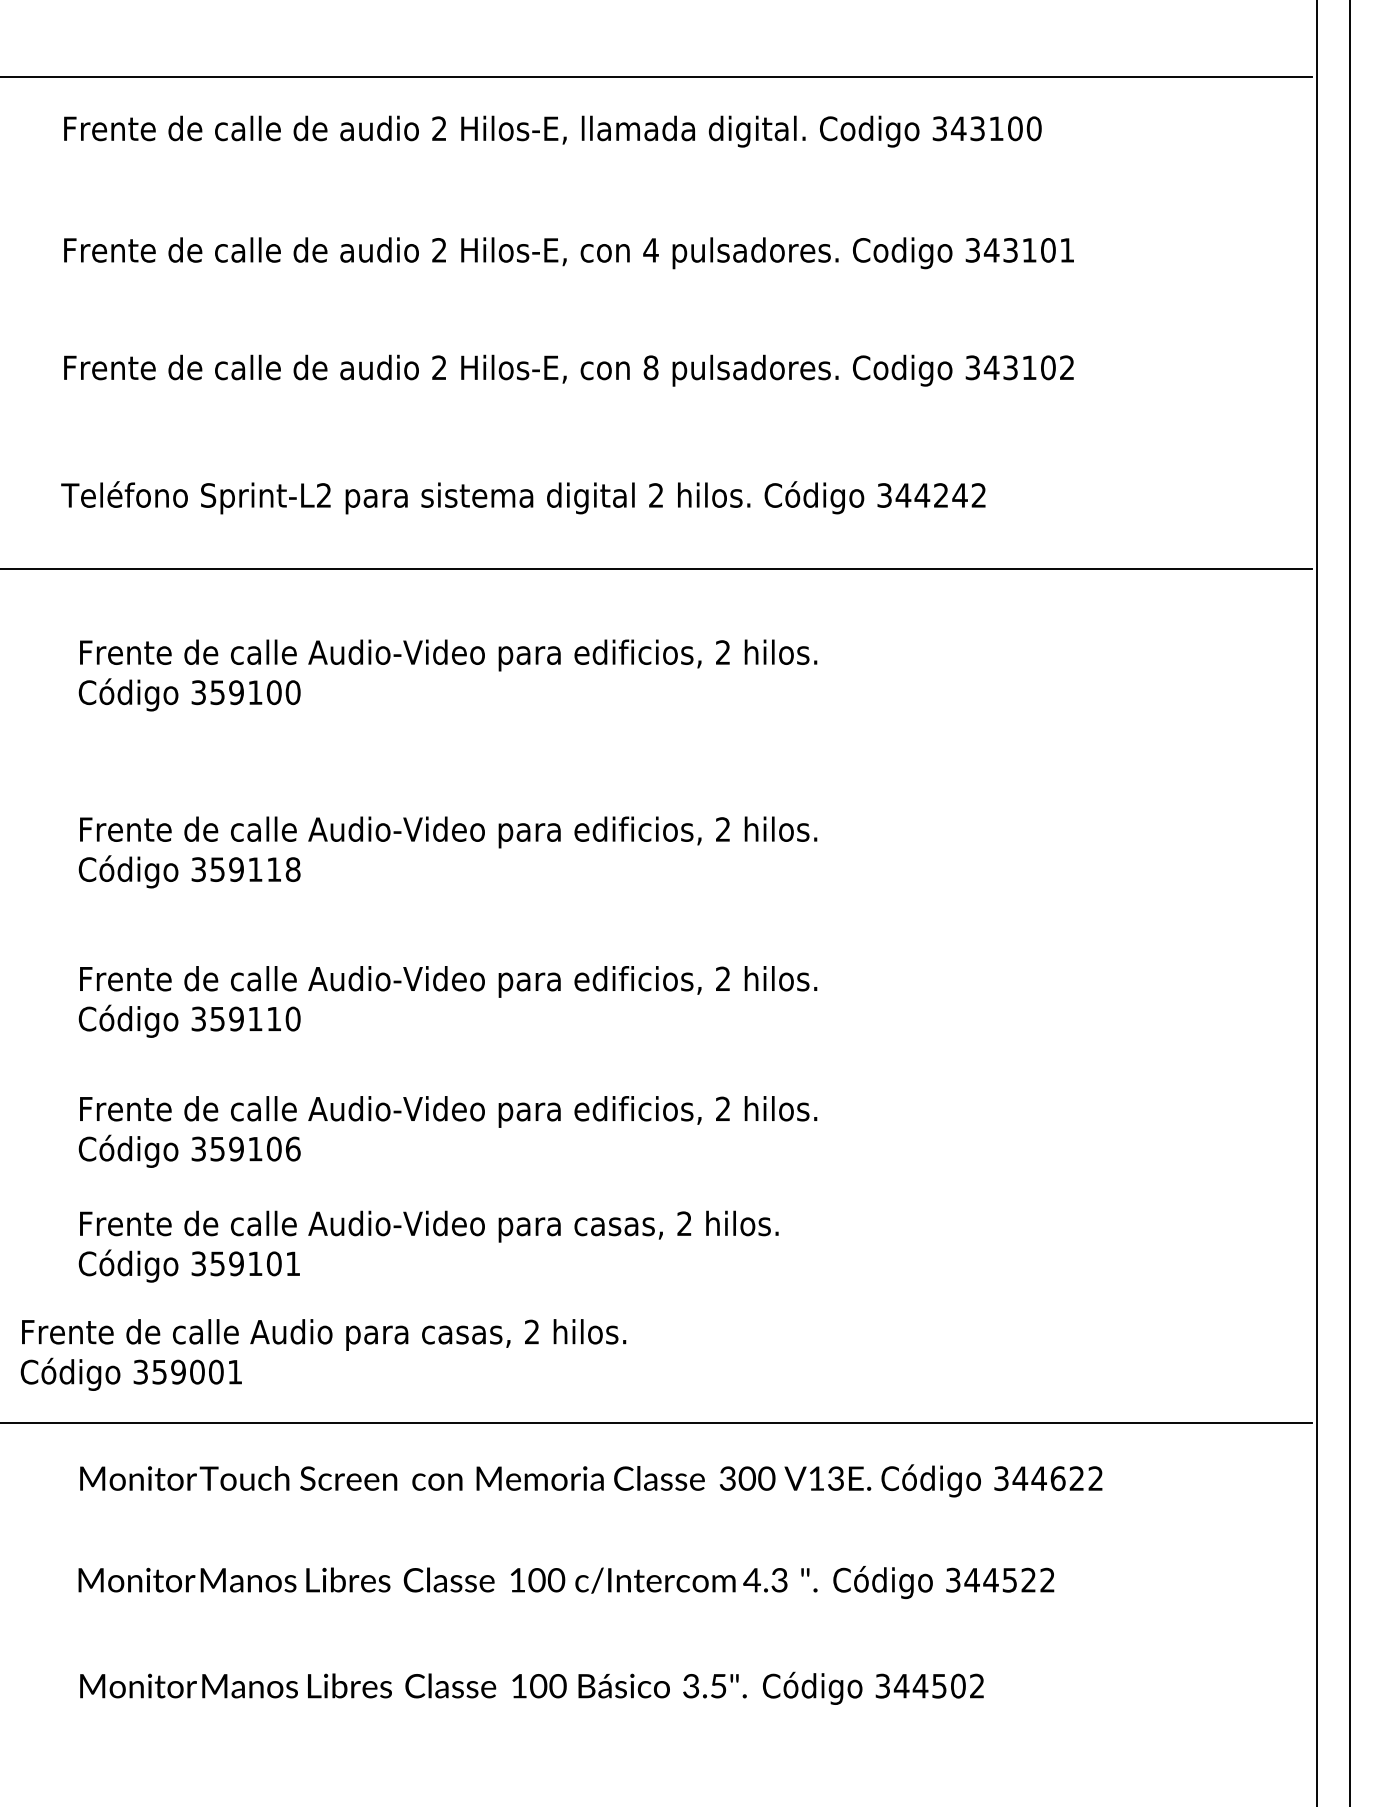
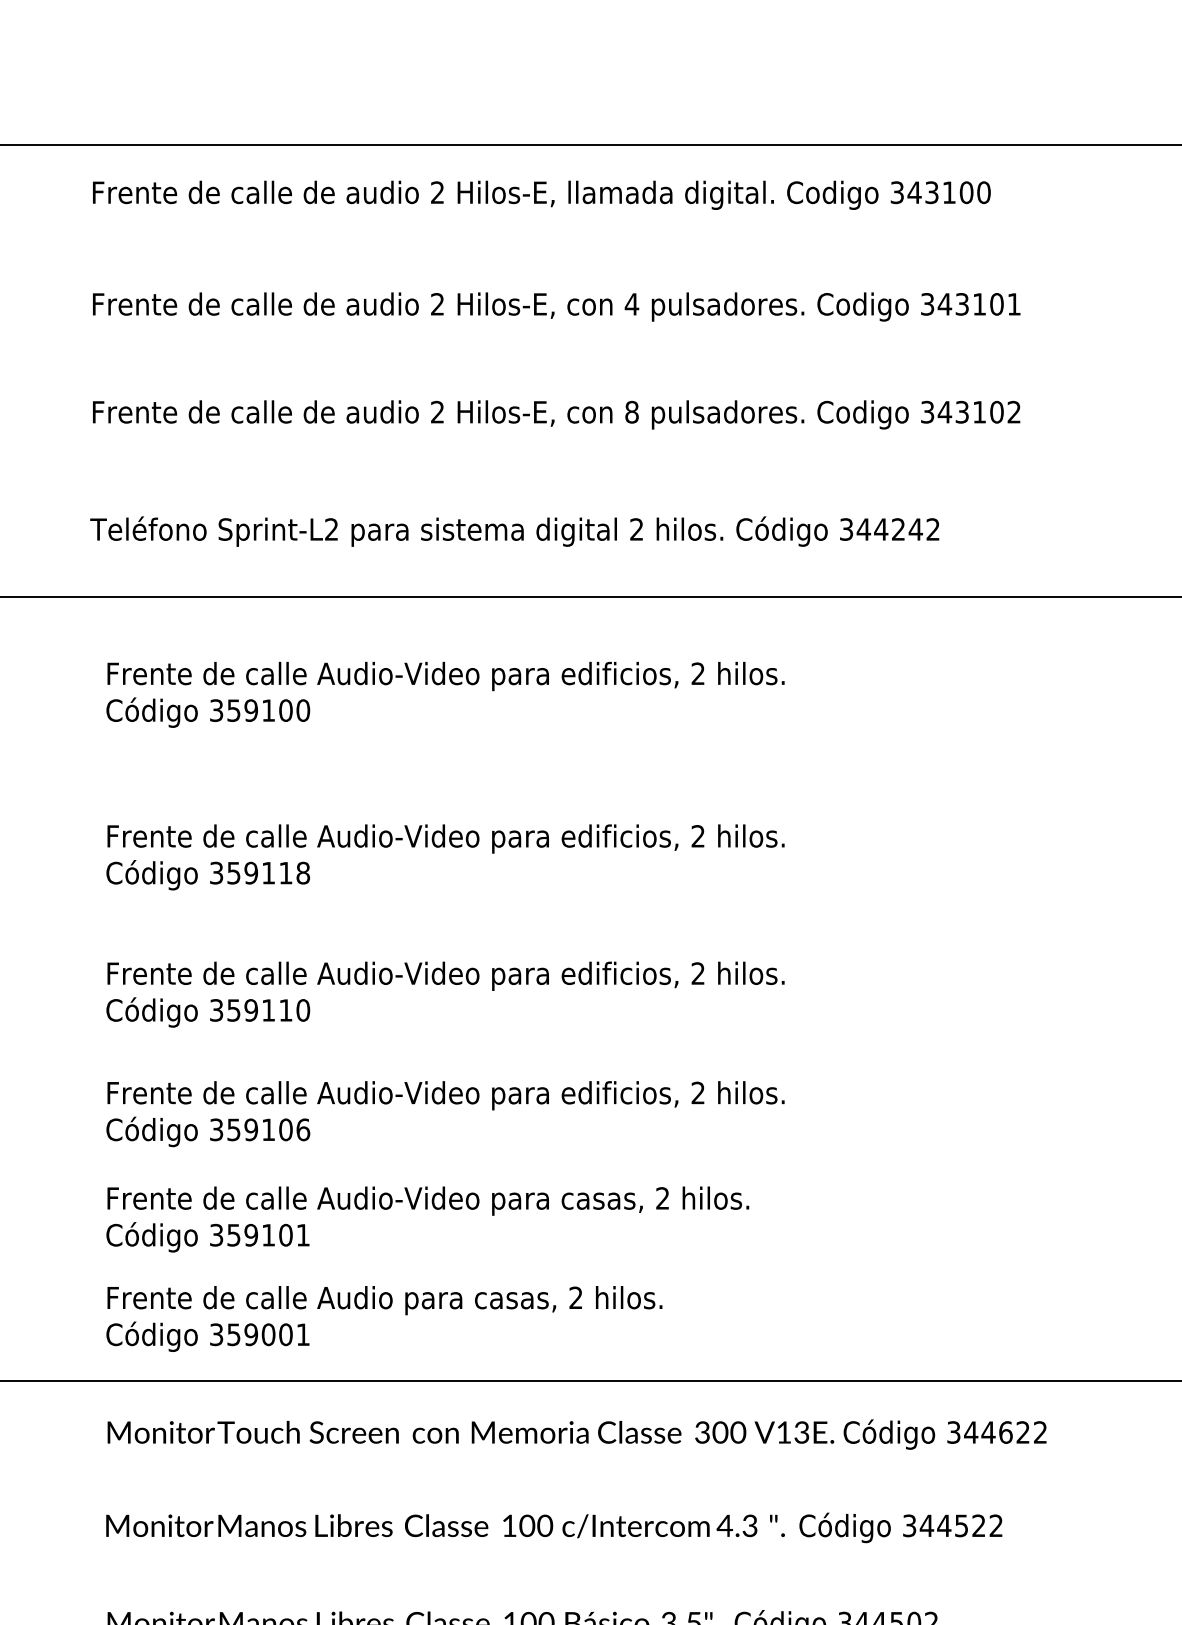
text: (323, 1354) -> (384, 1318), moved

